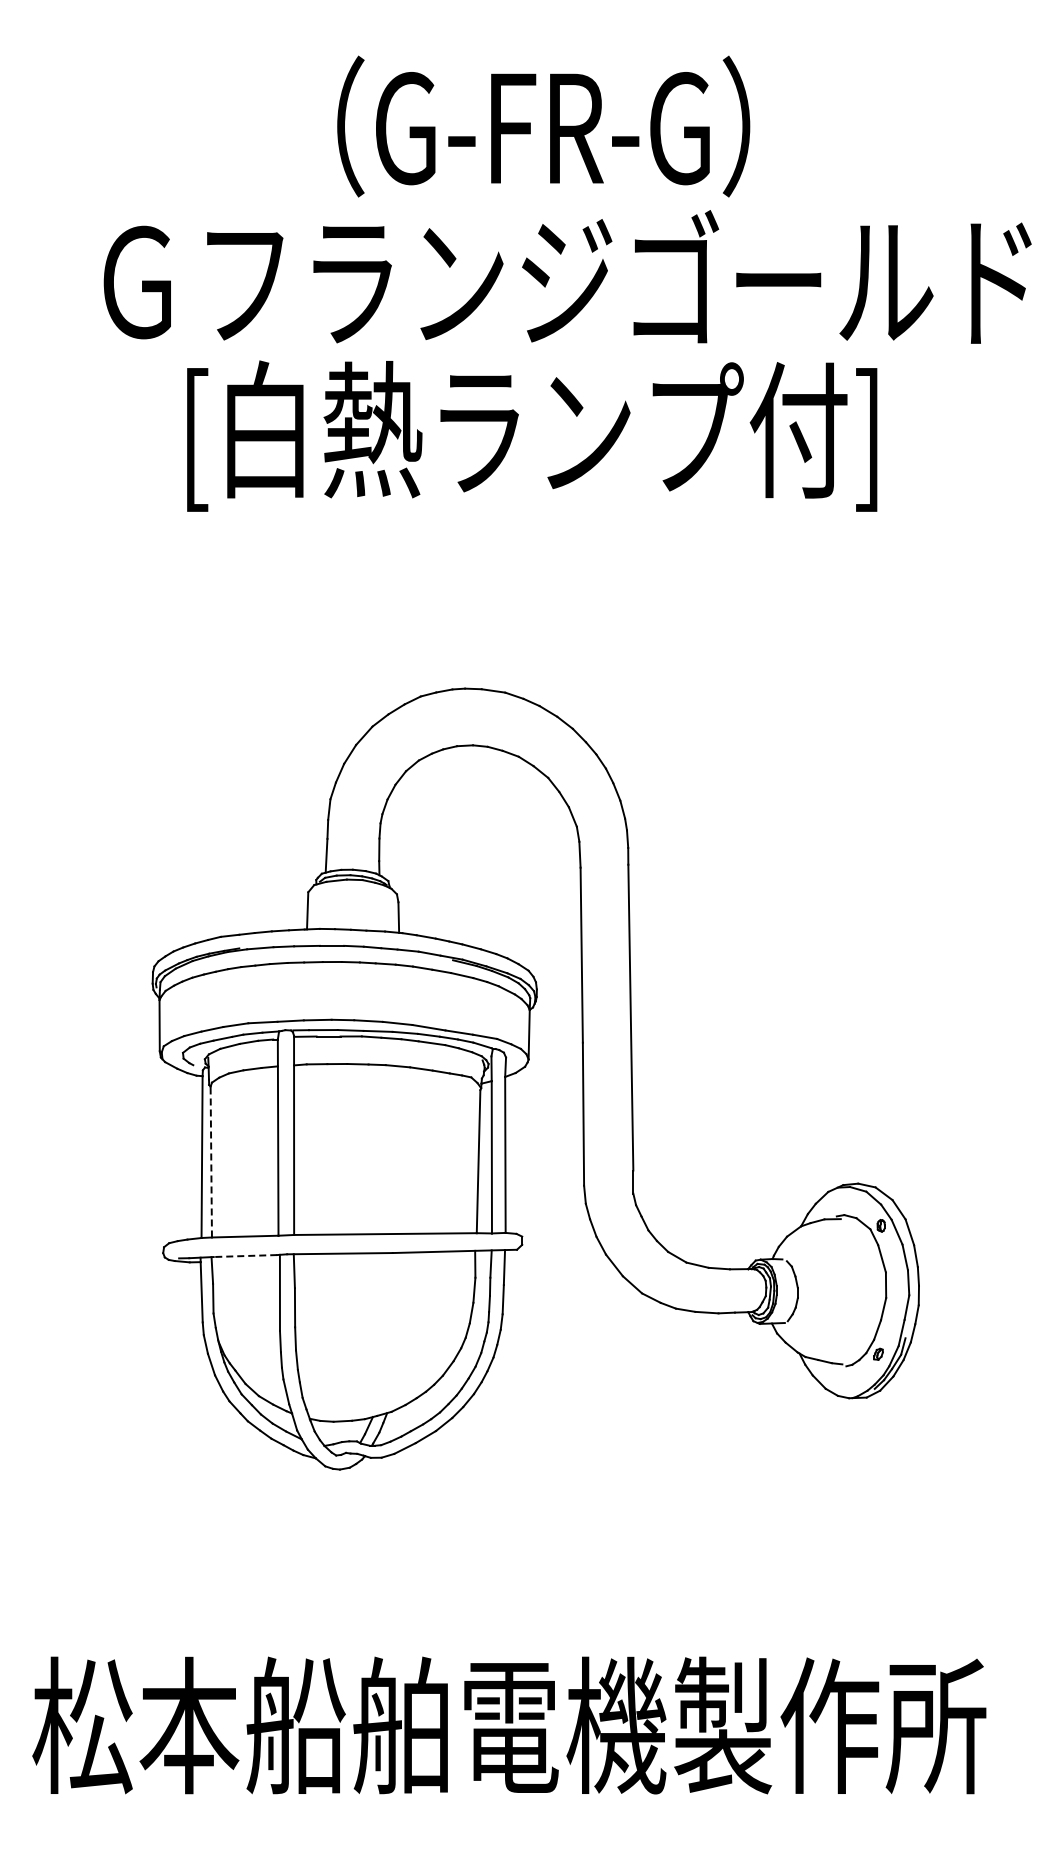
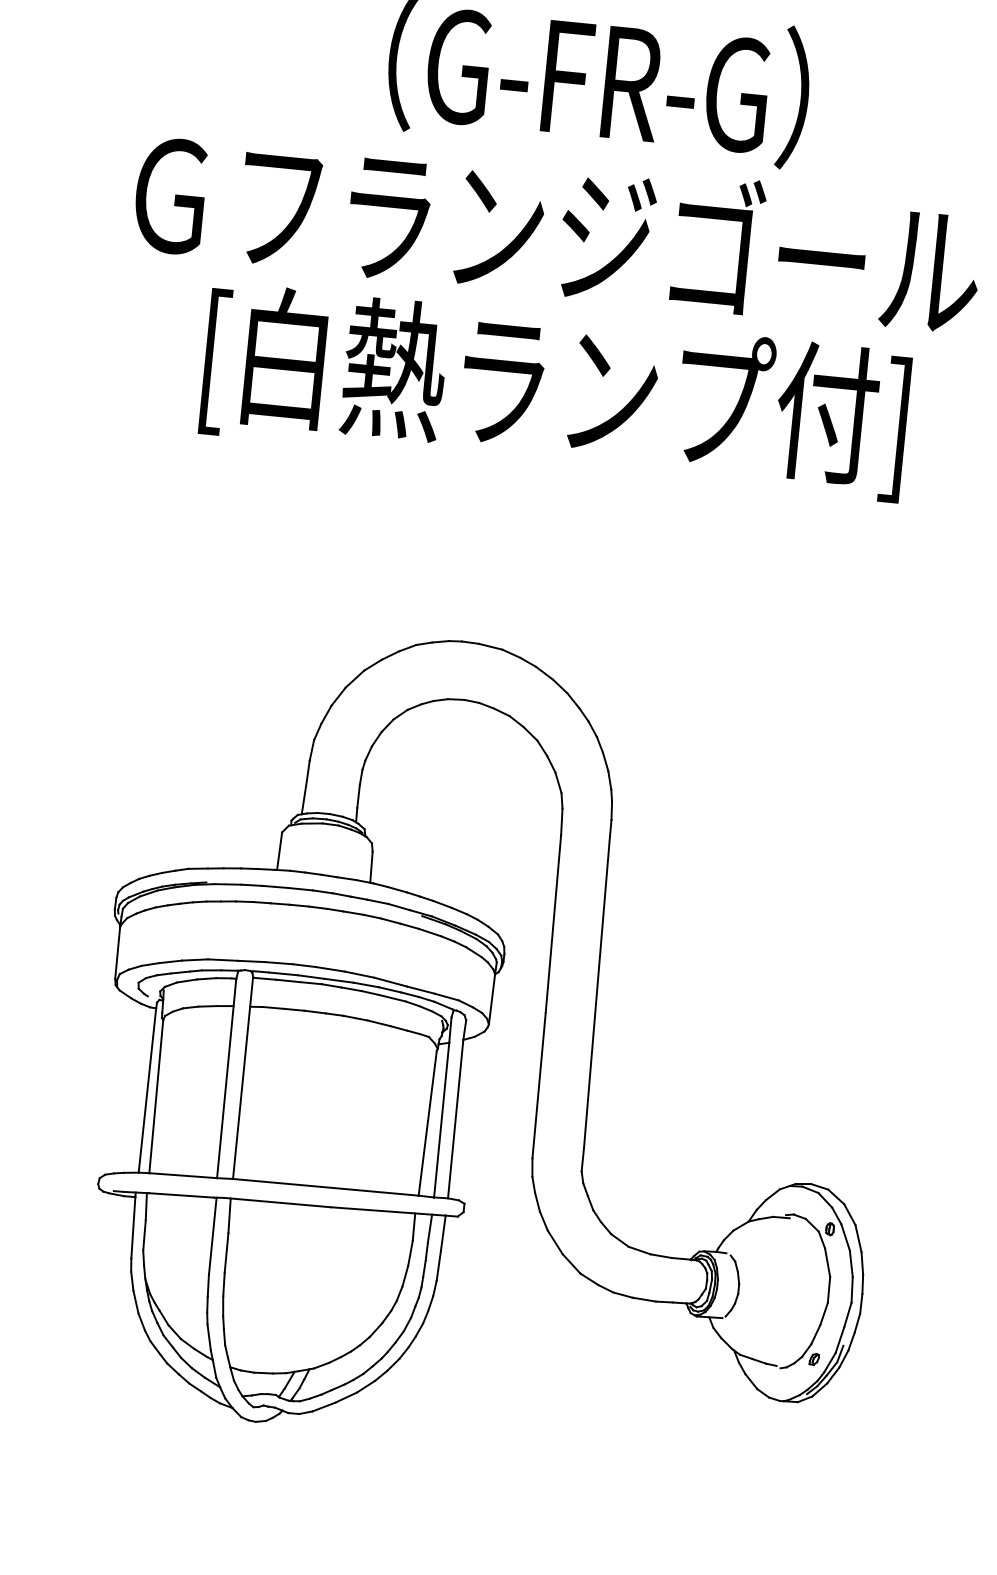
line: (211, 1161) -> (156, 1095), dashed -> solid
line: (245, 1256) -> (181, 1195), dashed -> solid

